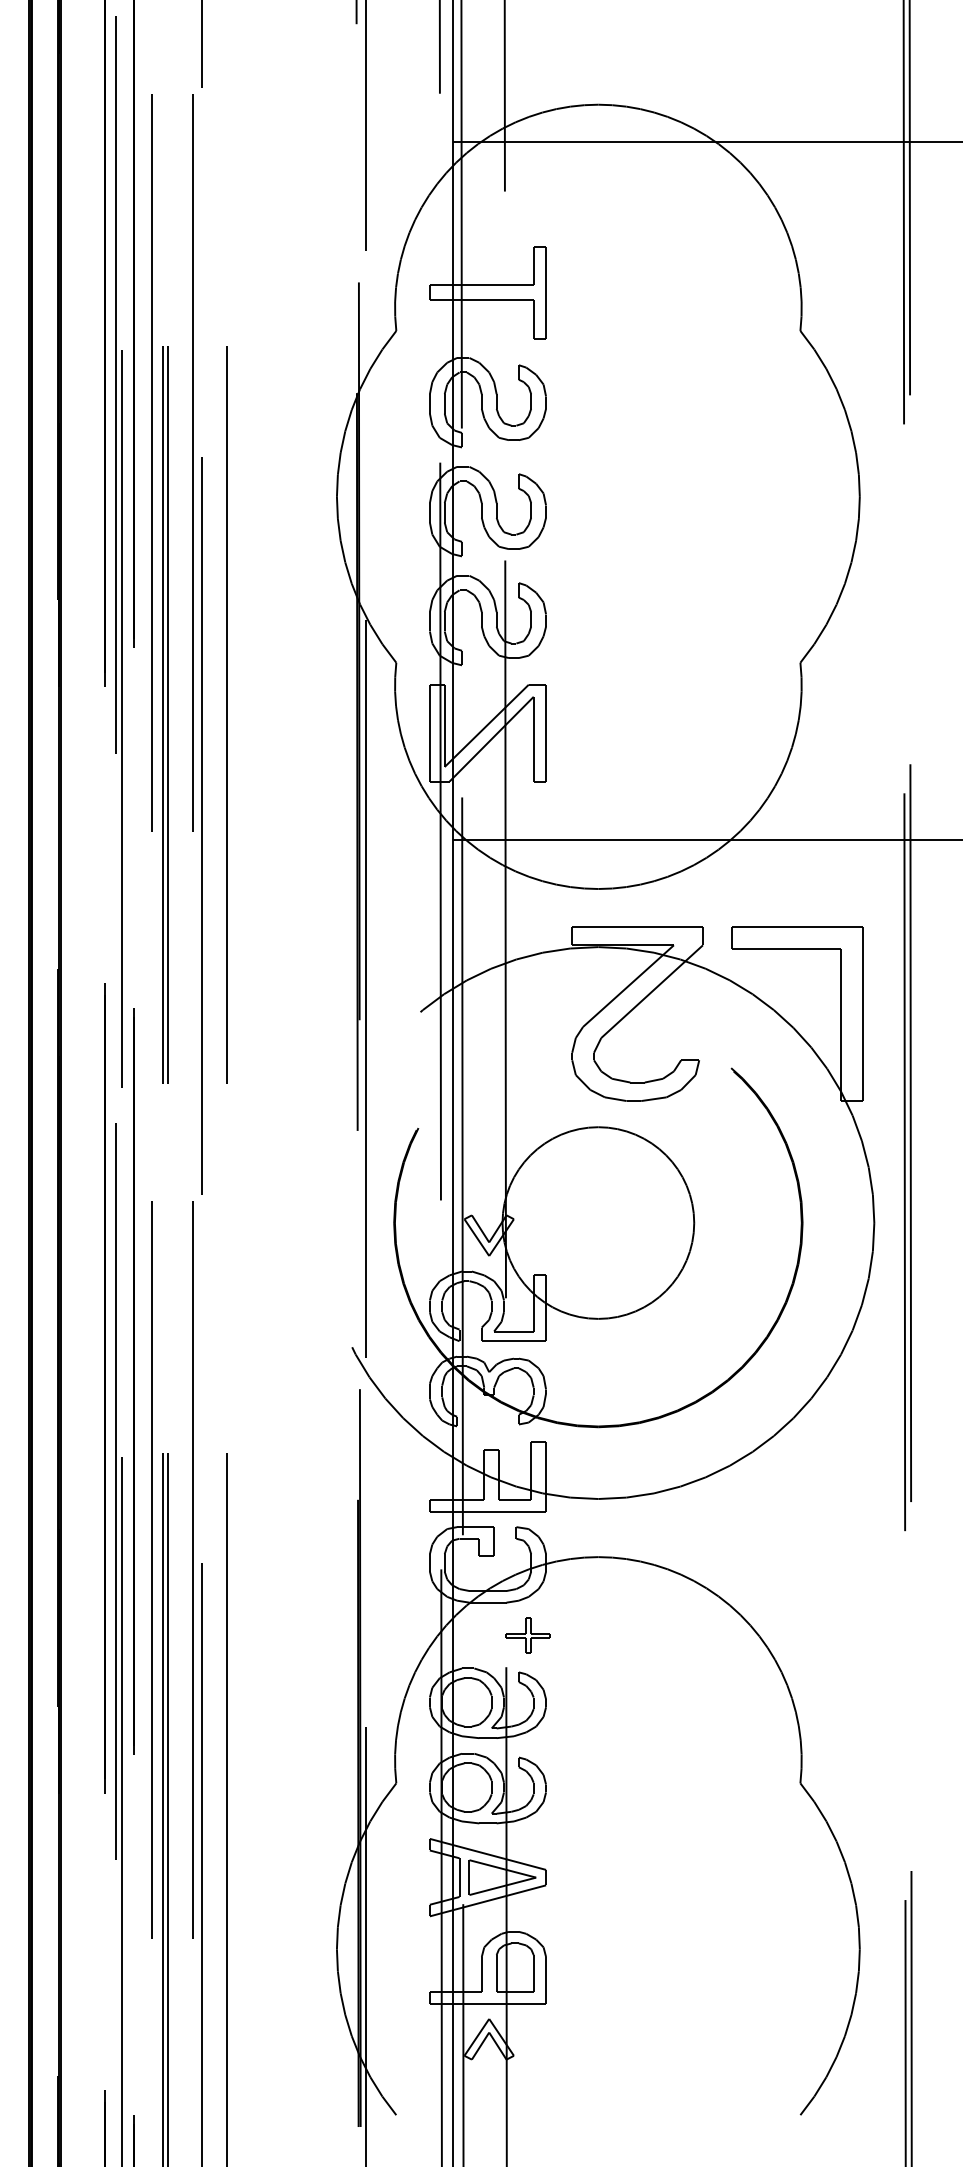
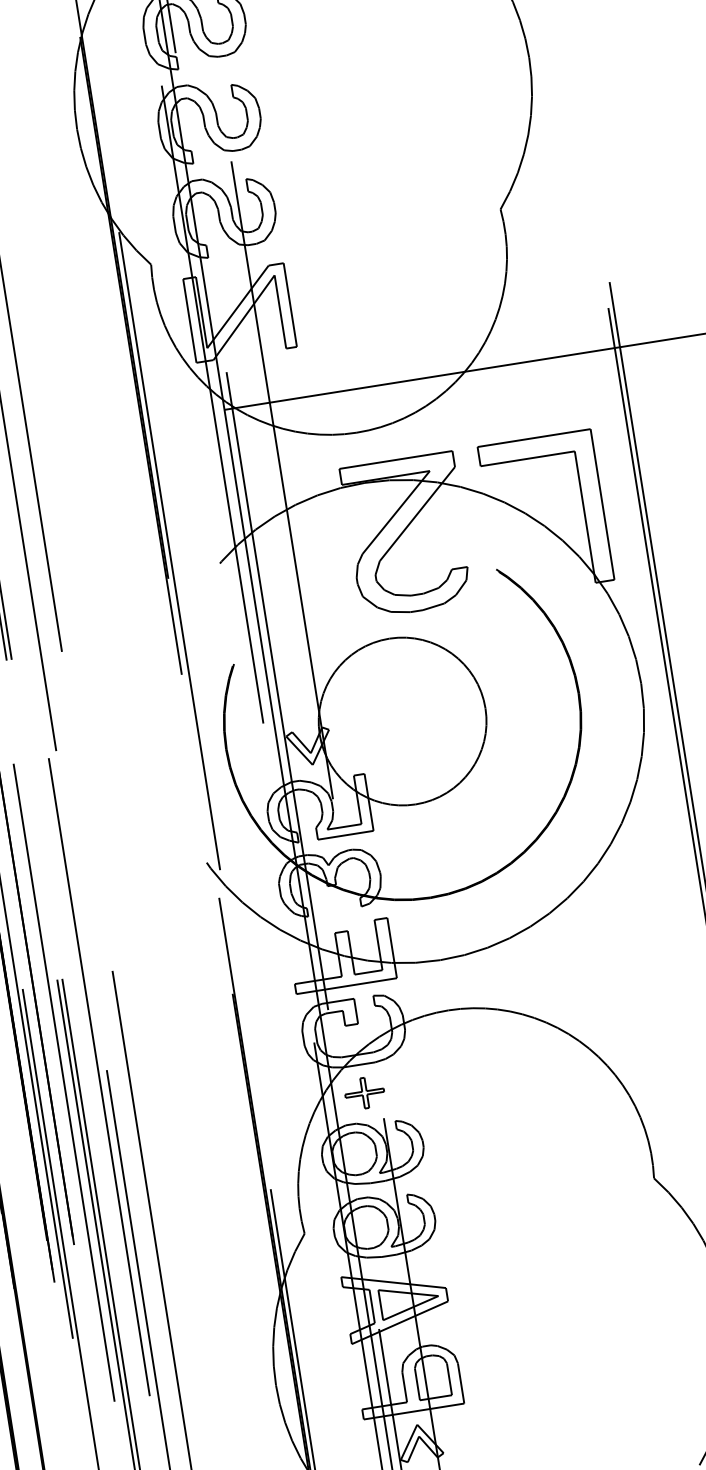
part: (527, 1635) -> (364, 1093), moved

